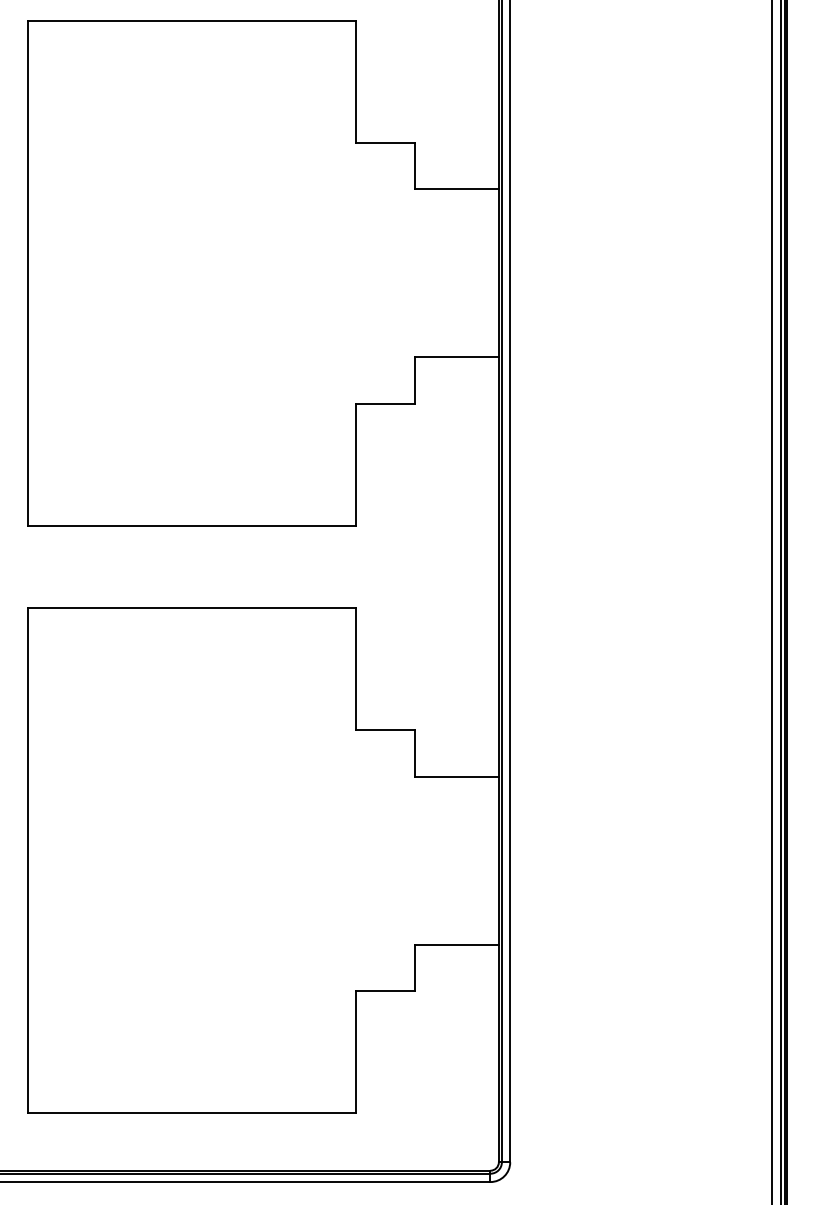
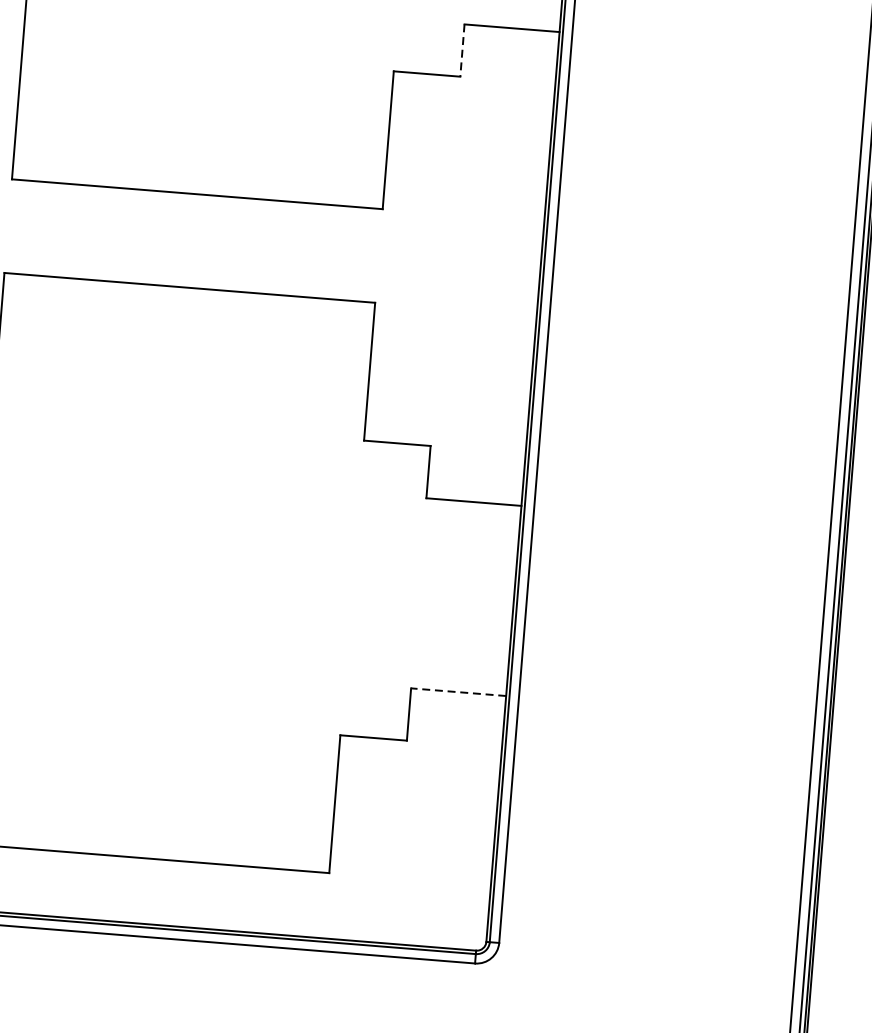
line: (414, 380) -> (462, 50), solid -> dashed
line: (456, 944) -> (458, 691), solid -> dashed

